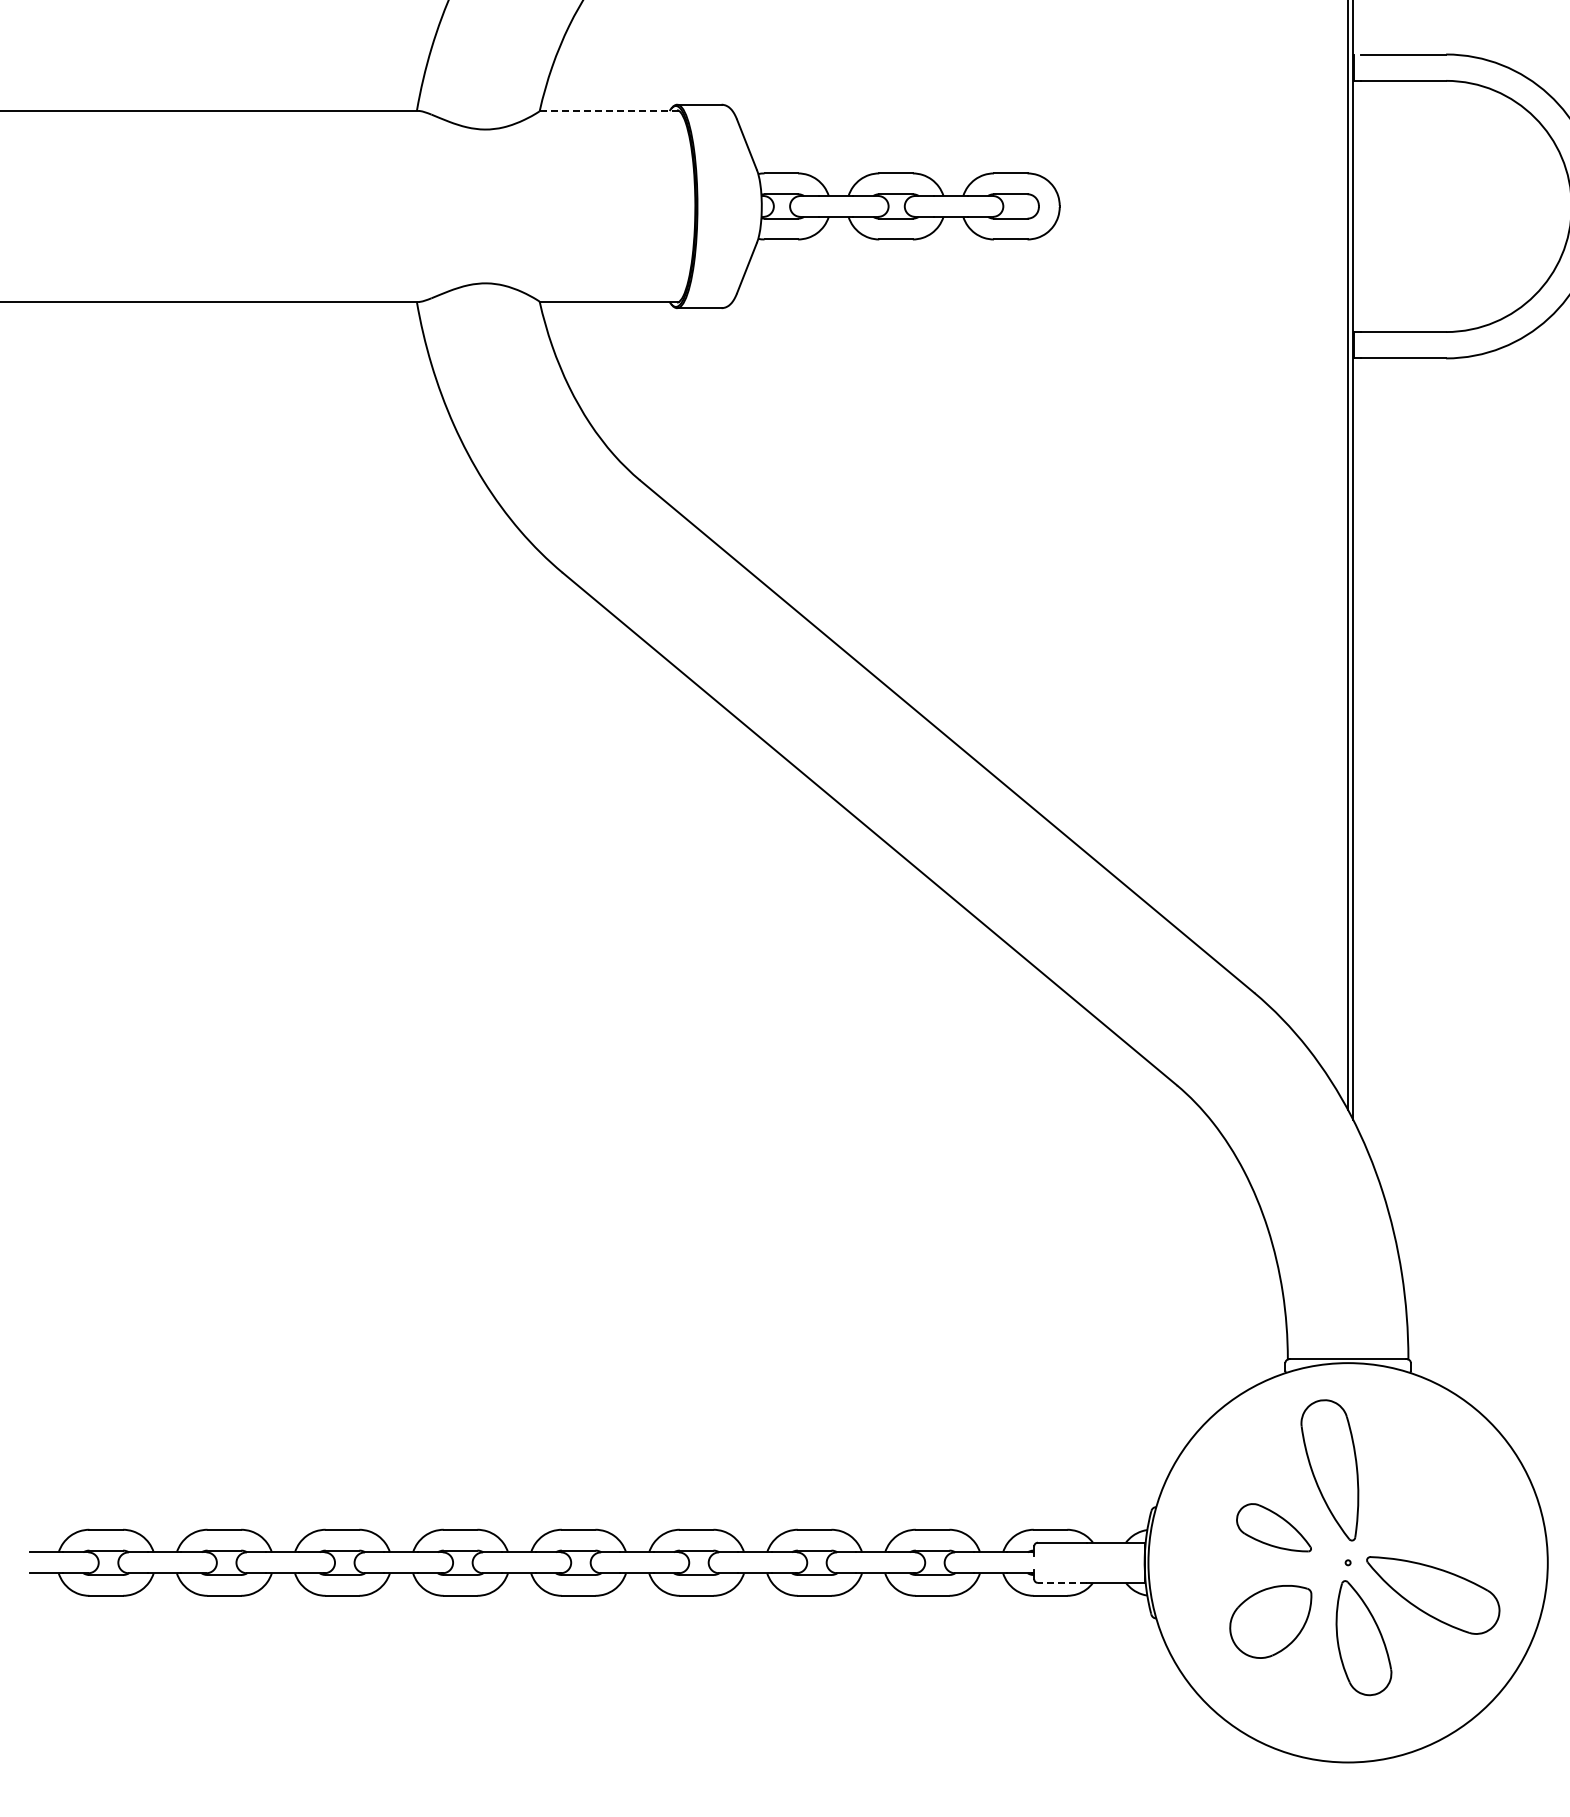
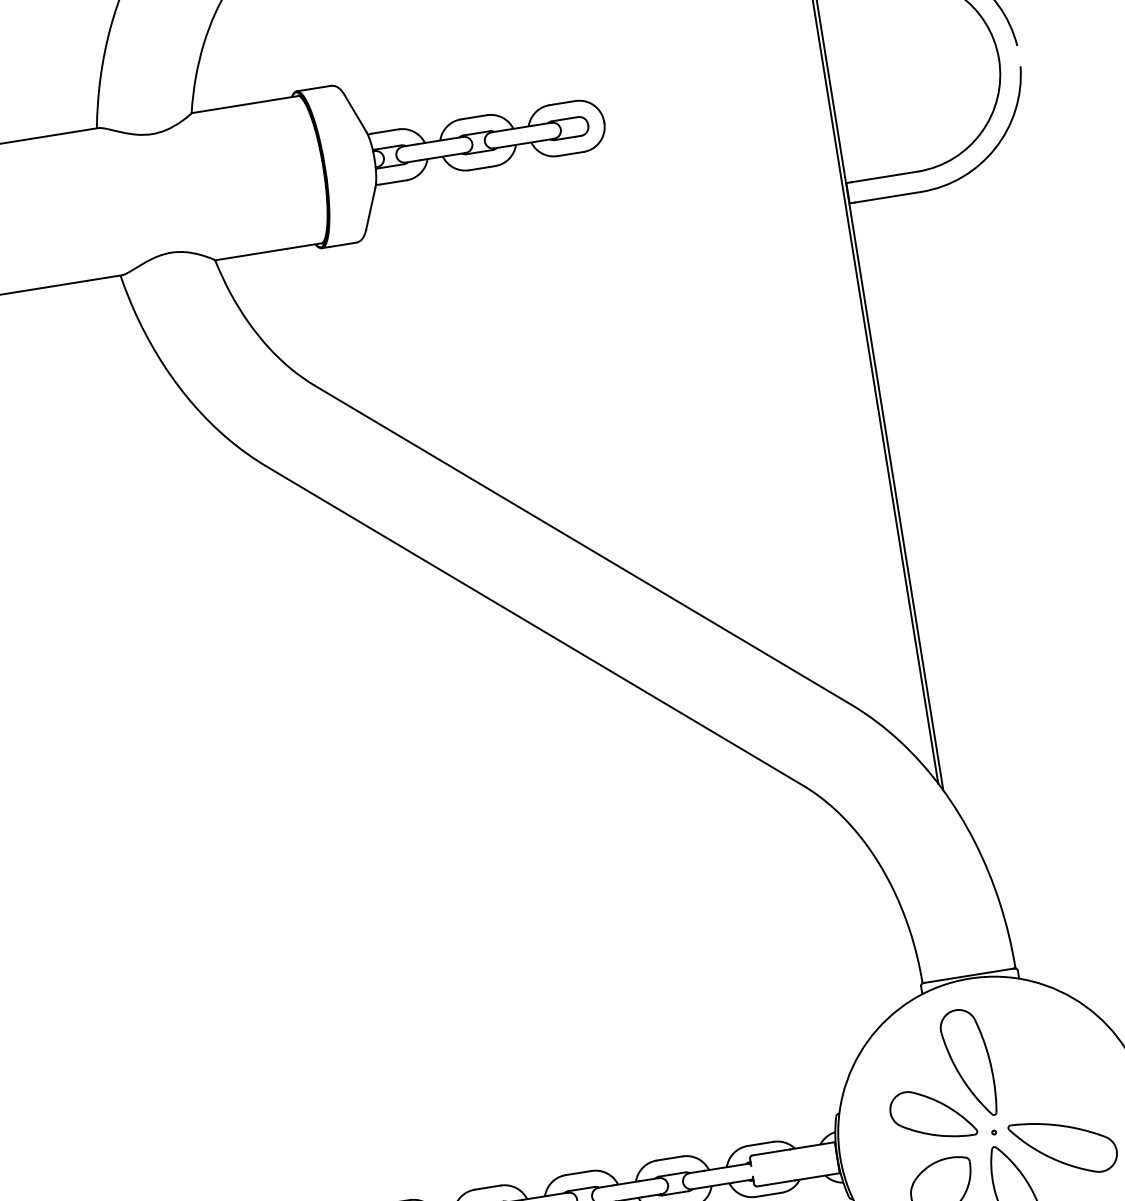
line: (609, 111) -> (245, 104), dashed -> solid
part: (1273, 1527) -> (932, 1114), size x1.43
line: (1061, 1582) -> (775, 1183), dashed -> solid

